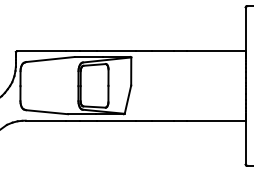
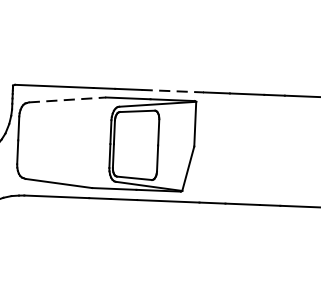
line: (116, 51) -> (173, 91), solid -> dashed
line: (50, 59) -> (67, 99), solid -> dashed

